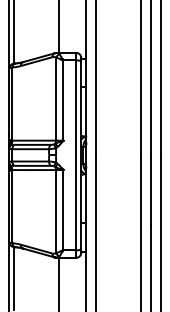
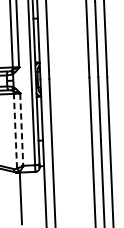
line: (63, 210) -> (22, 129), solid -> dashed
line: (56, 211) -> (15, 131), solid -> dashed

